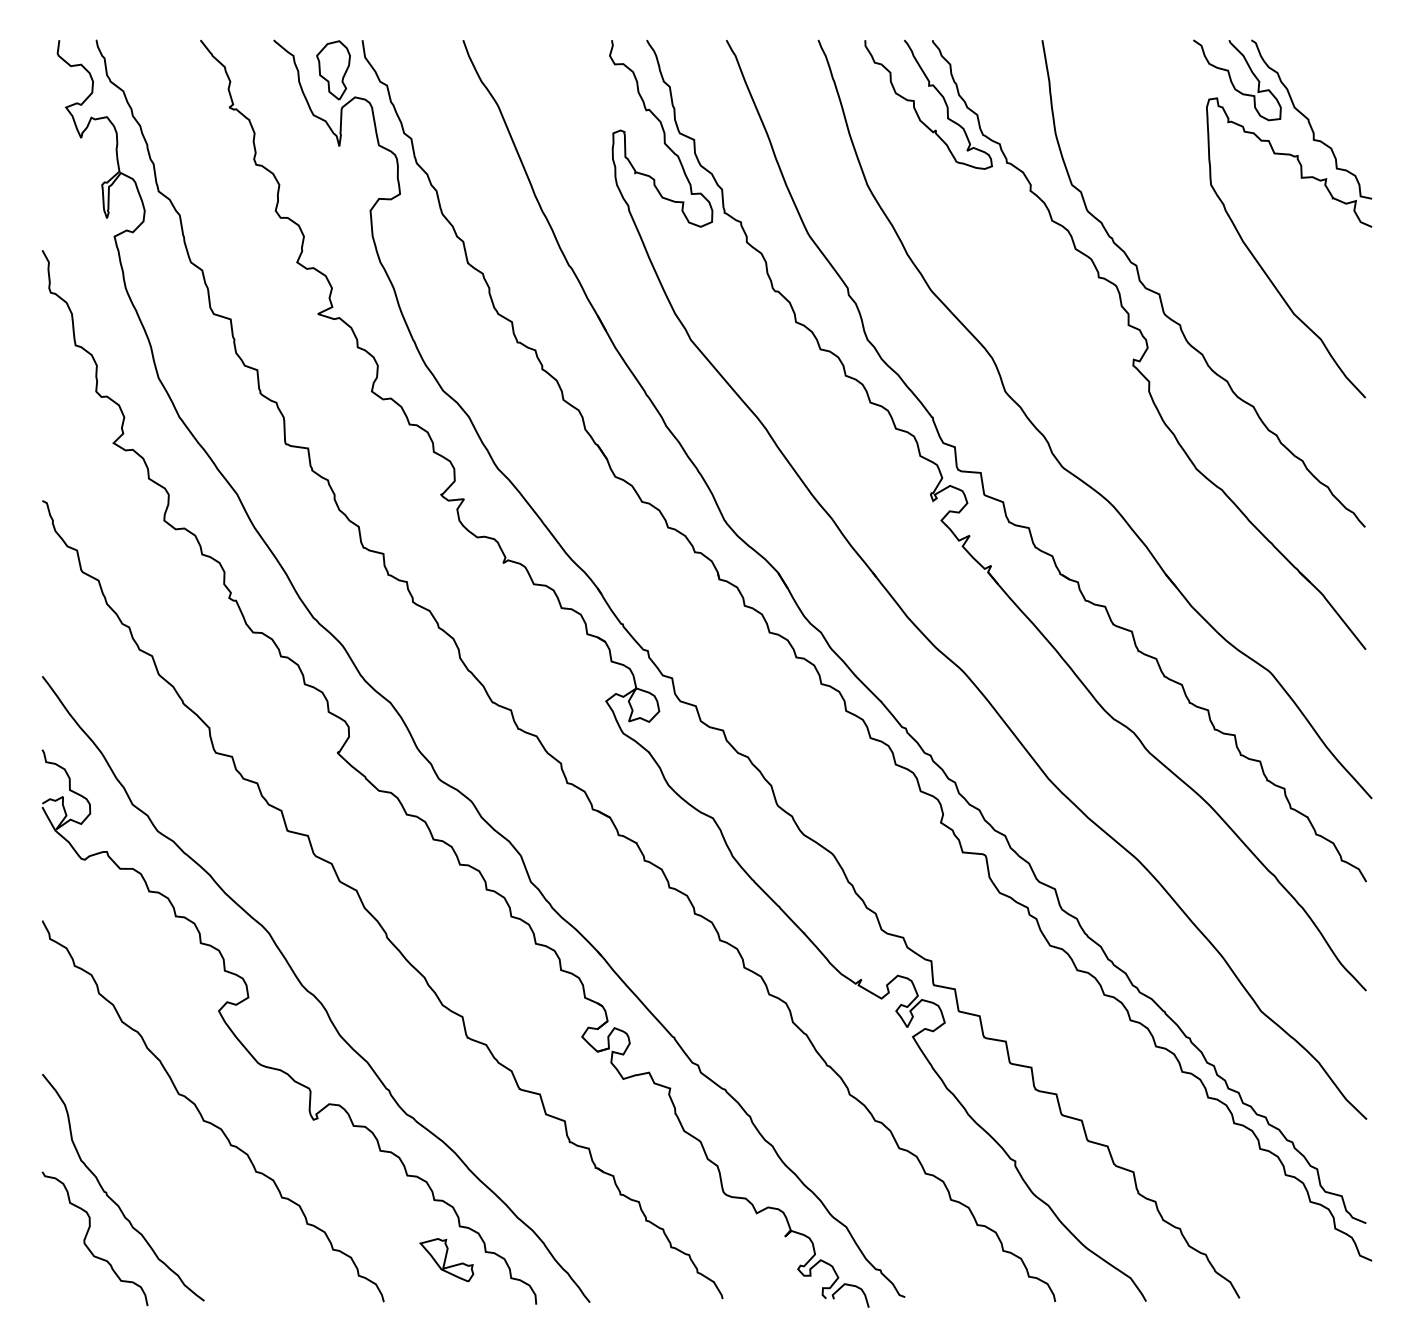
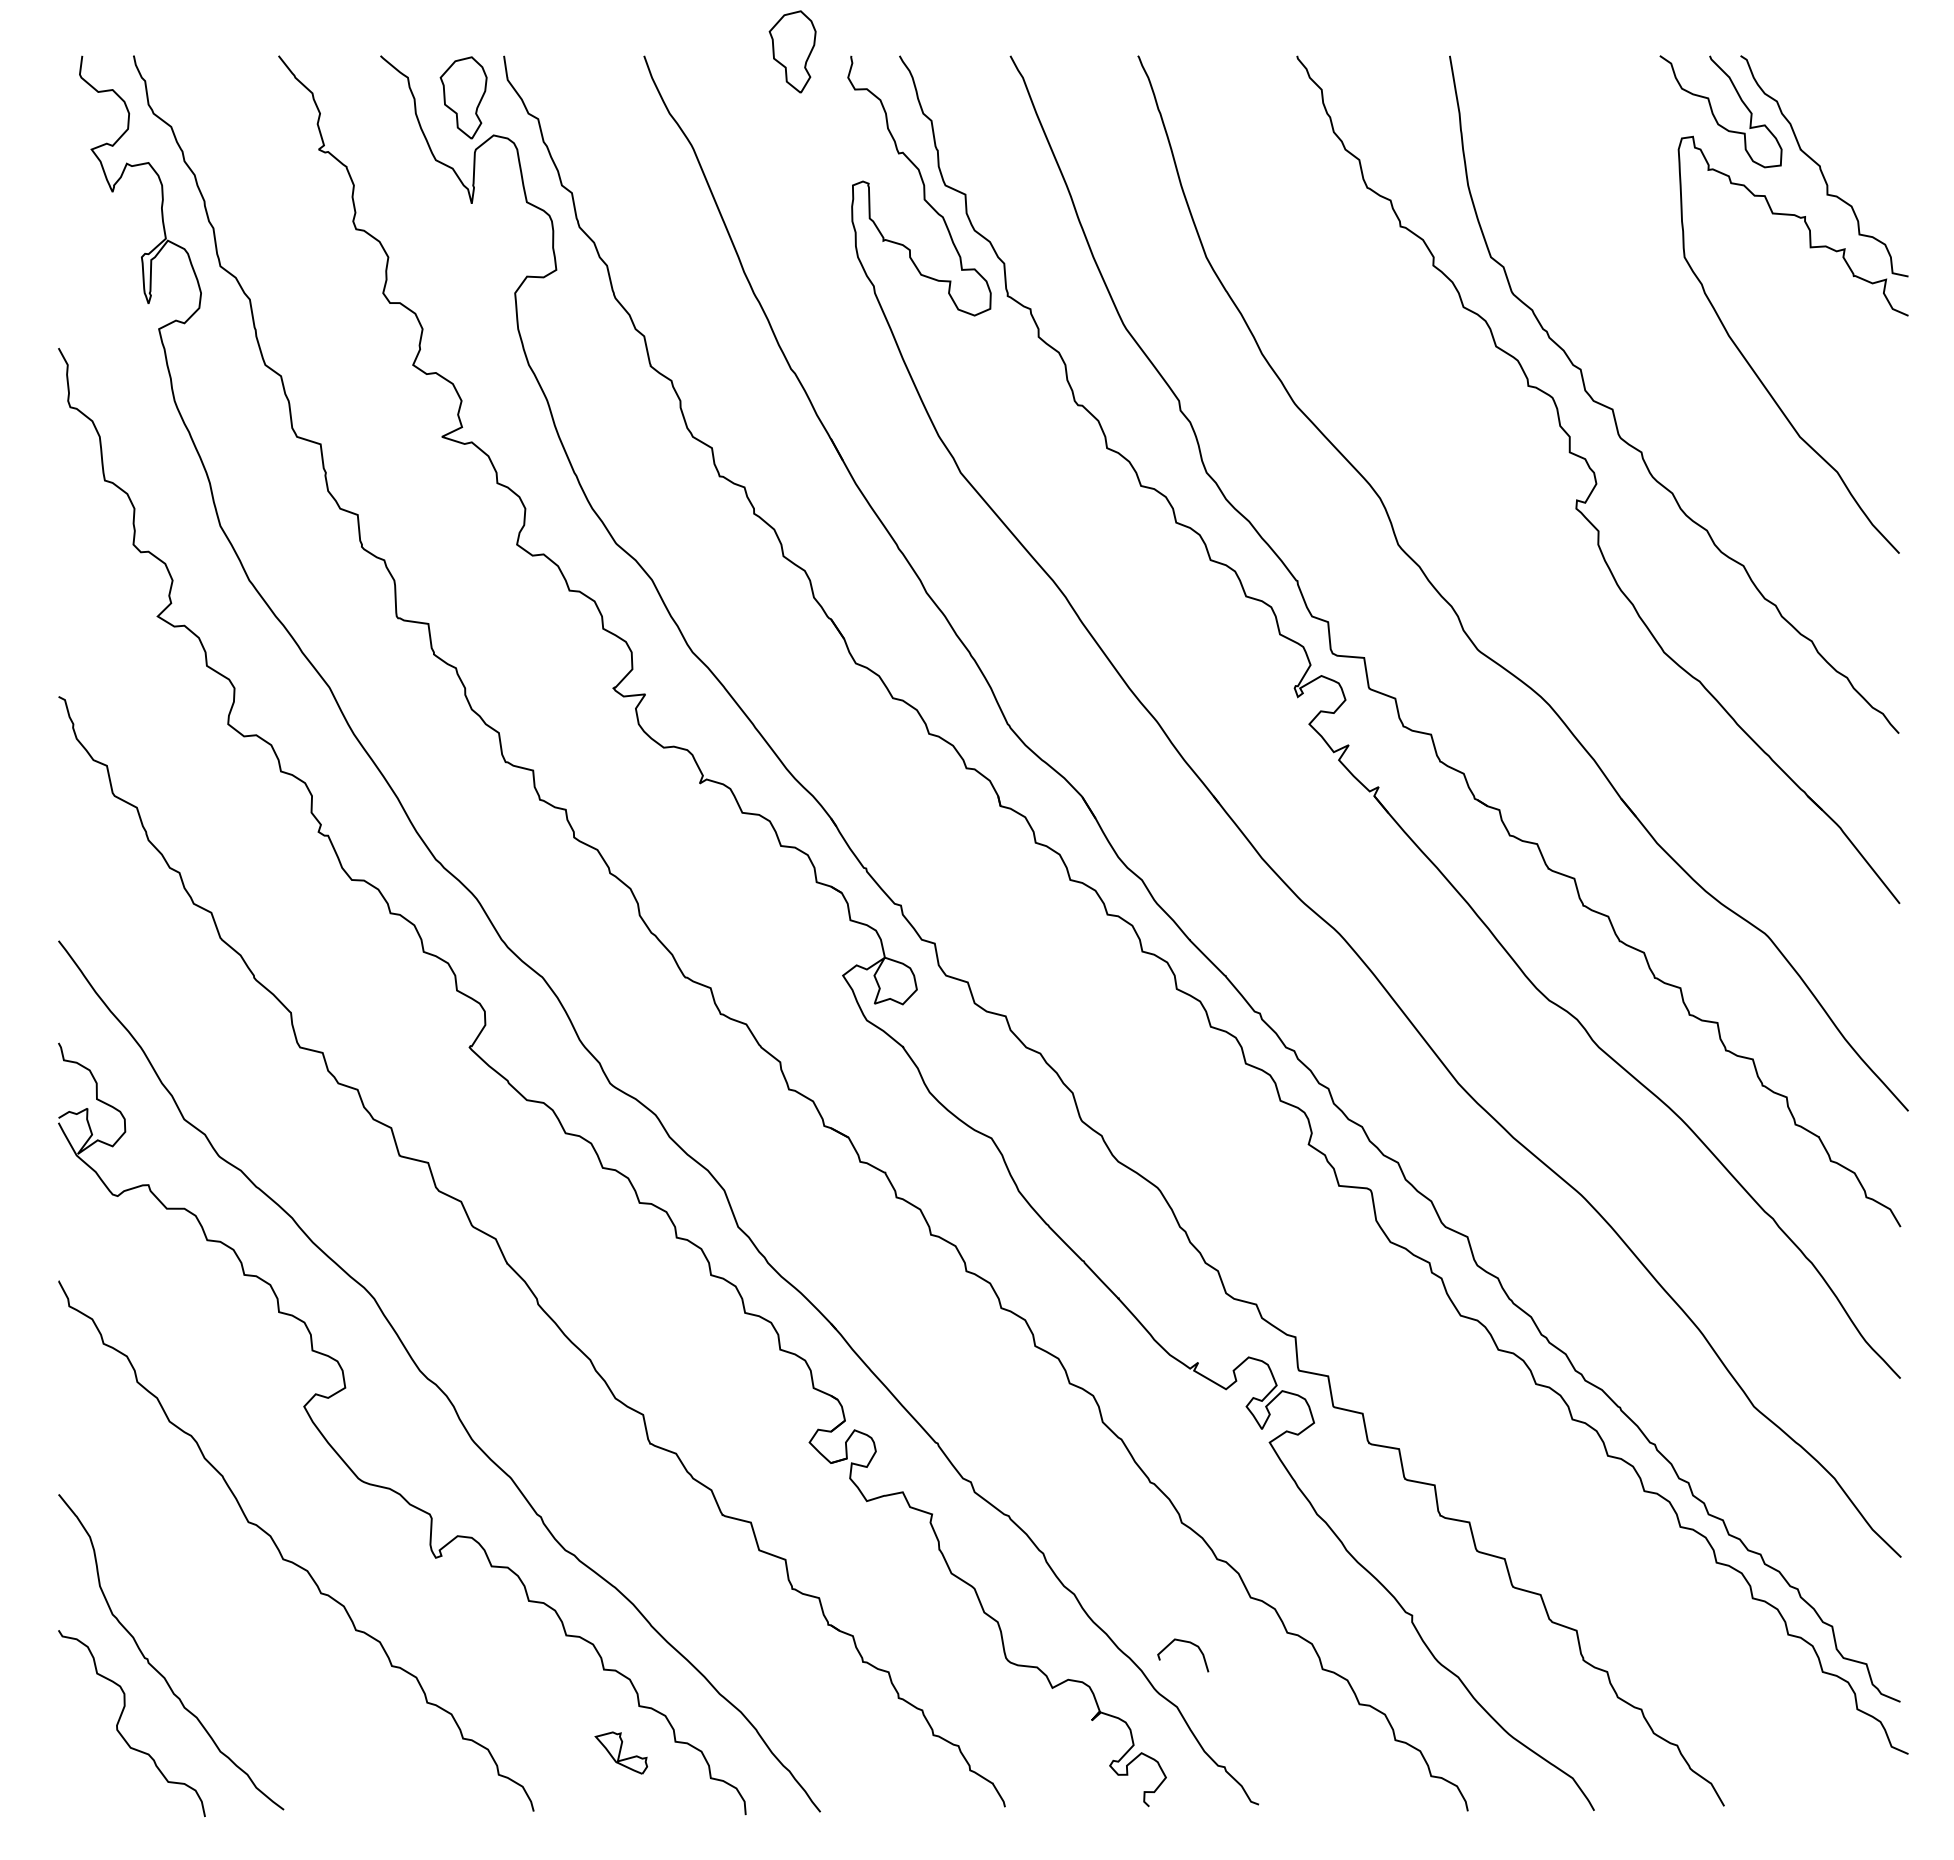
part: (569, 37) -> (792, 51), added
curve: (916, 110) -> (1274, 153), removed
part: (446, 1259) -> (621, 1752), size x0.7
curve: (851, 1286) -> (1184, 1642), moved

